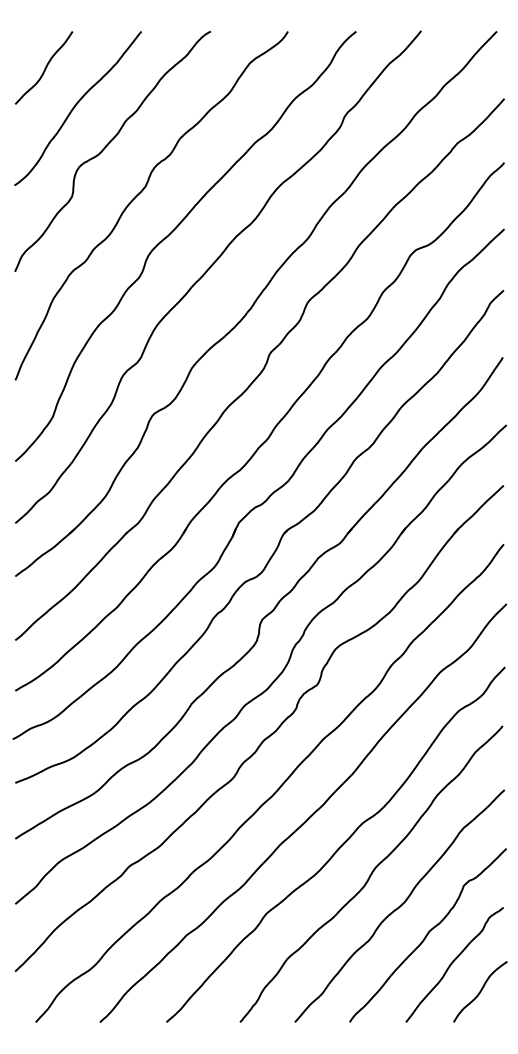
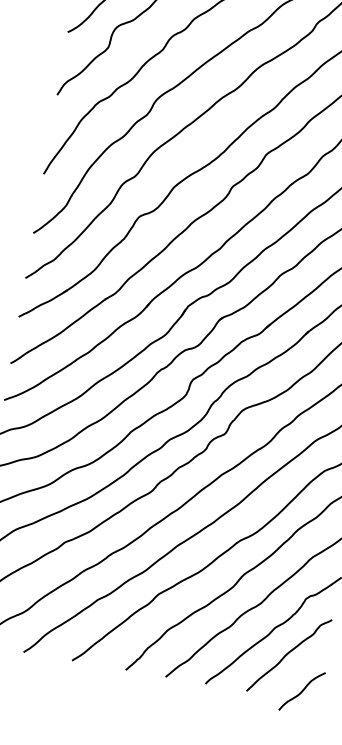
curve: (480, 991) -> (302, 691), moved

